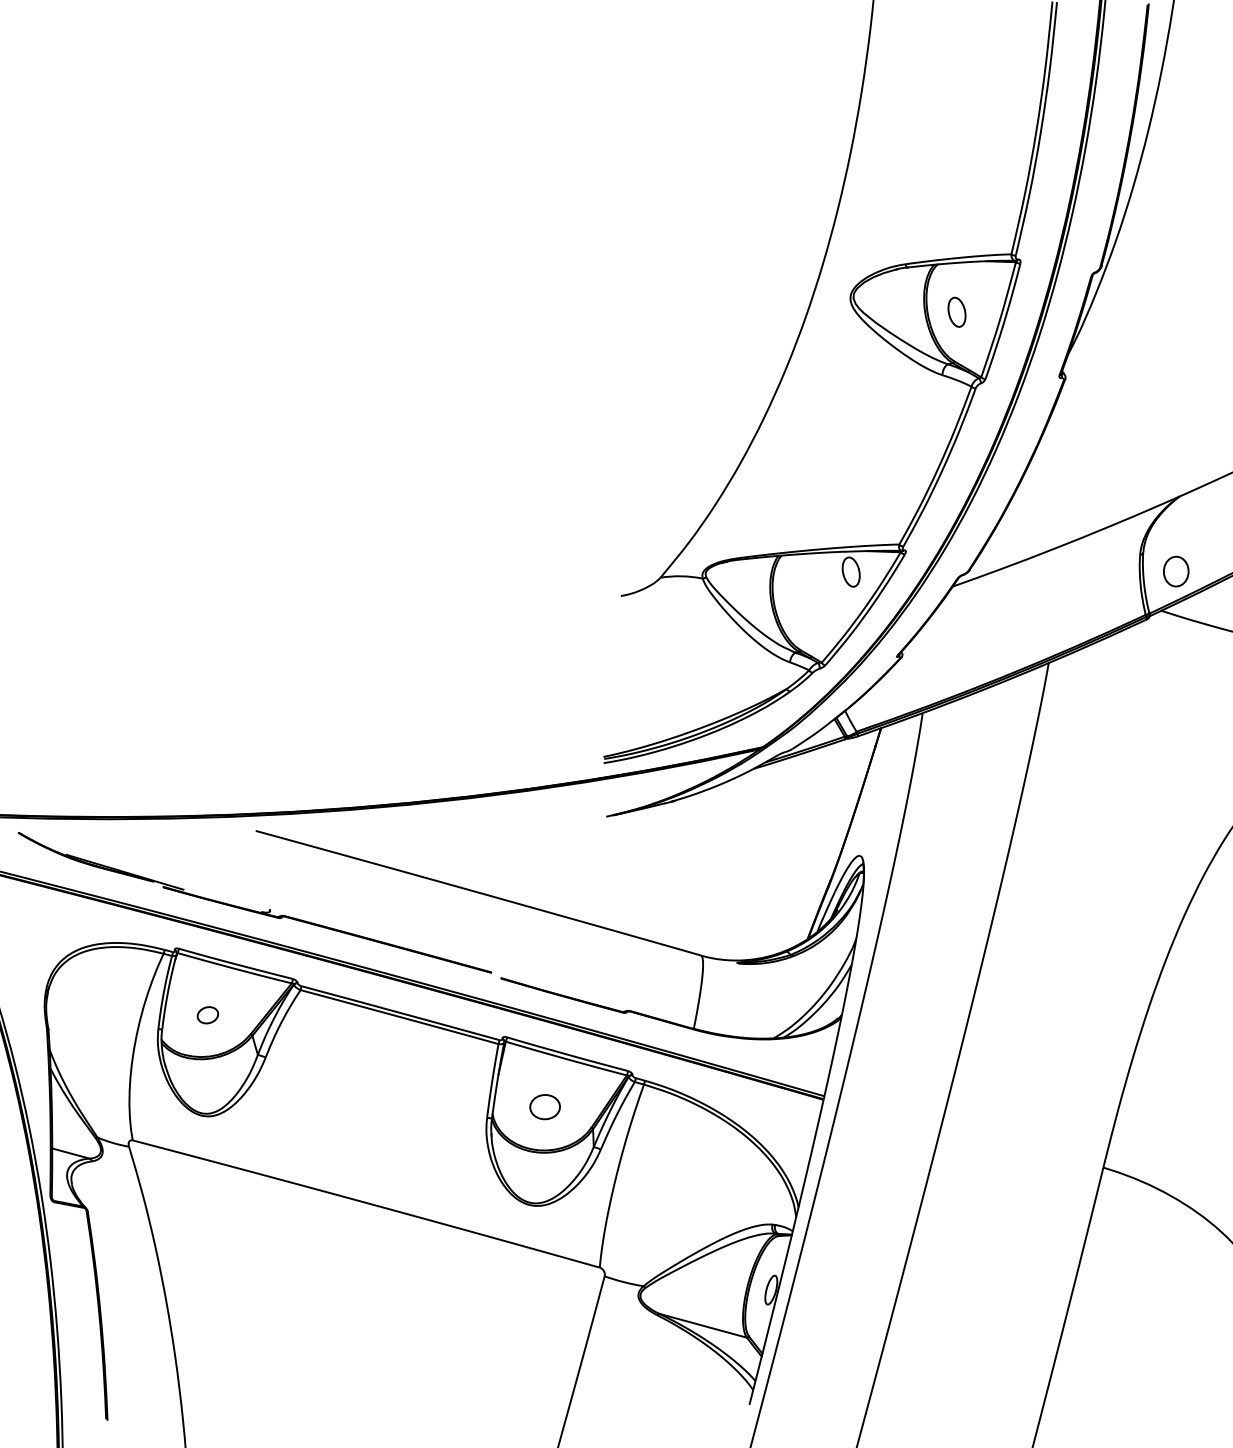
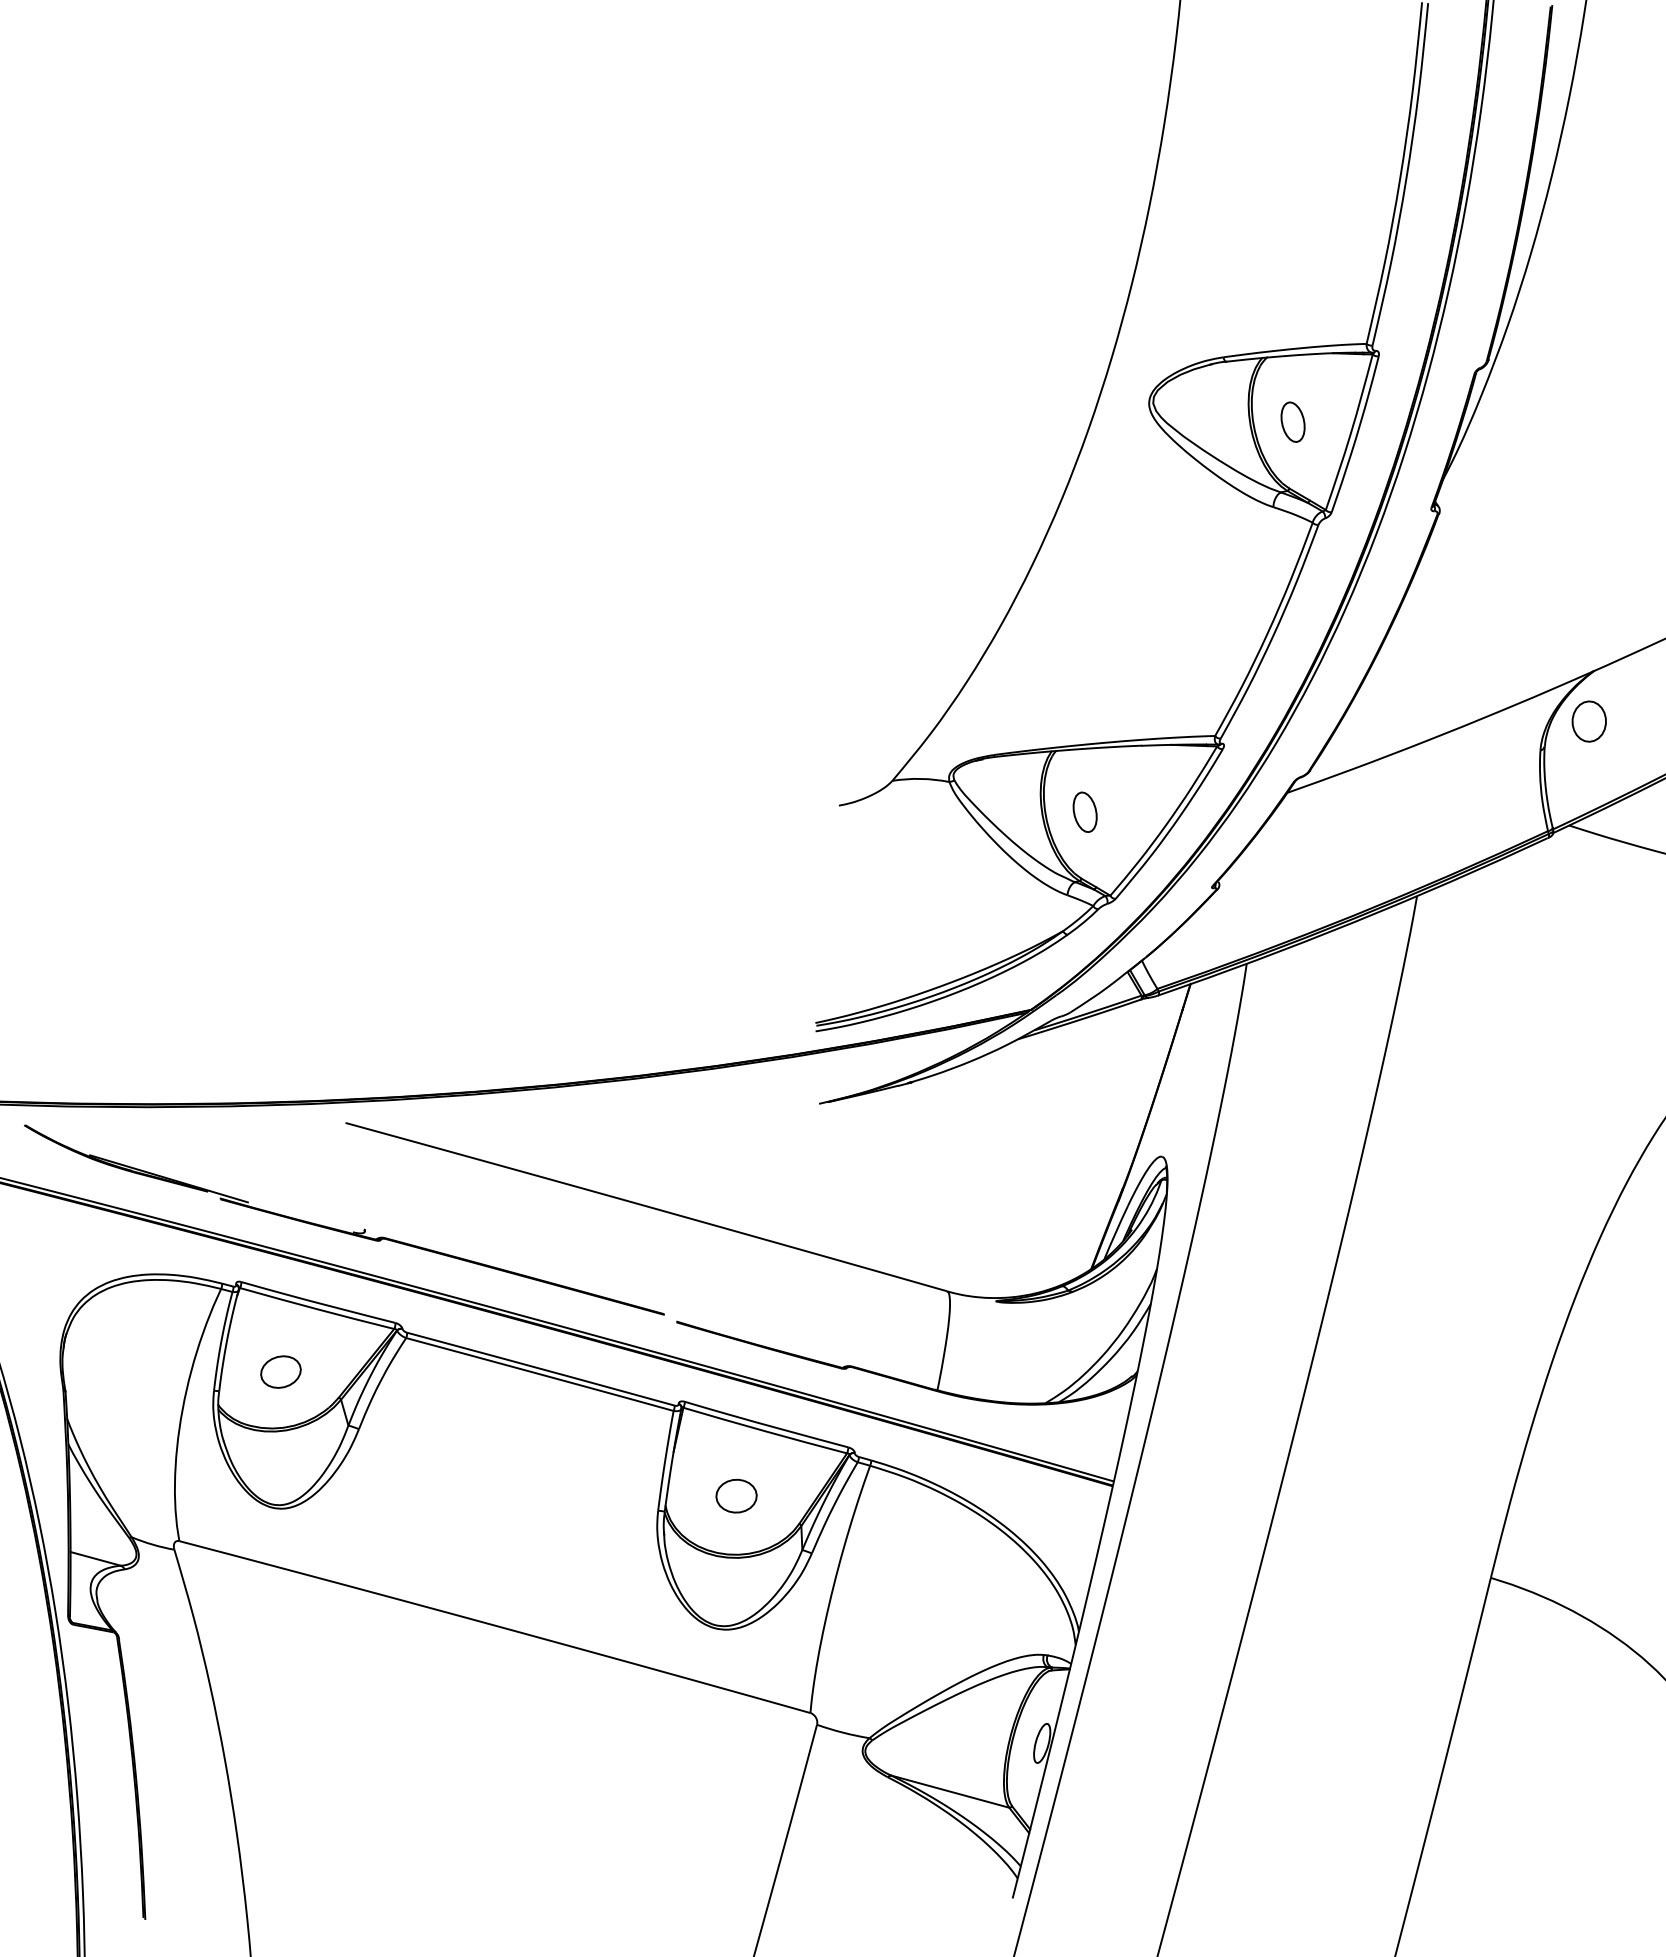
part: (850, 571) -> (1084, 811), moved
part: (1175, 571) -> (1588, 721), moved
part: (207, 1014) -> (280, 1371), size x1.43

